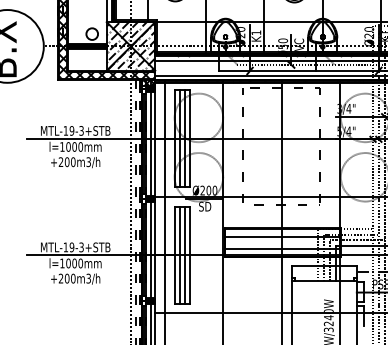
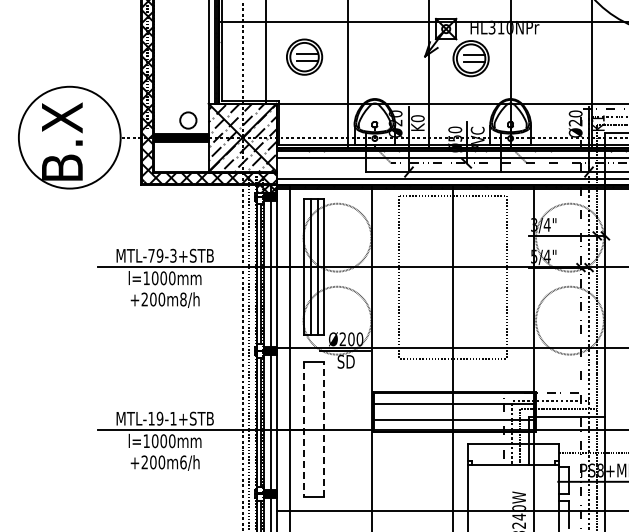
text: (256, 32) -> (417, 118), K1 -> K0
text: (65, 130) -> (151, 255), MTL-19-3+STB -> MTL-79-3+STB
text: (88, 162) -> (183, 299), +200m3/h -> +200m8/h
text: (81, 247) -> (173, 418), MTL-19-3+STB -> MTL-19-1+STB
line: (175, 255) -> (304, 429), solid -> dashed
line: (179, 255) -> (310, 429), removed
line: (184, 255) -> (317, 429), removed
line: (189, 255) -> (324, 429), solid -> dashed
text: (88, 278) -> (183, 462), +200m3/h -> +200m6/h

